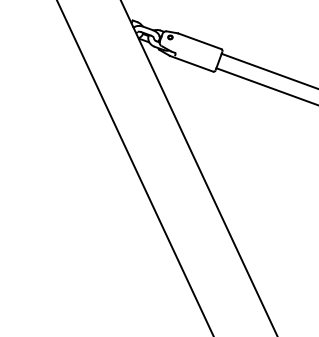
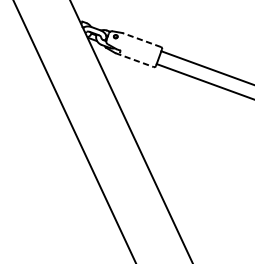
line: (199, 41) -> (141, 40), solid -> dashed
line: (191, 63) -> (134, 59), solid -> dashed

